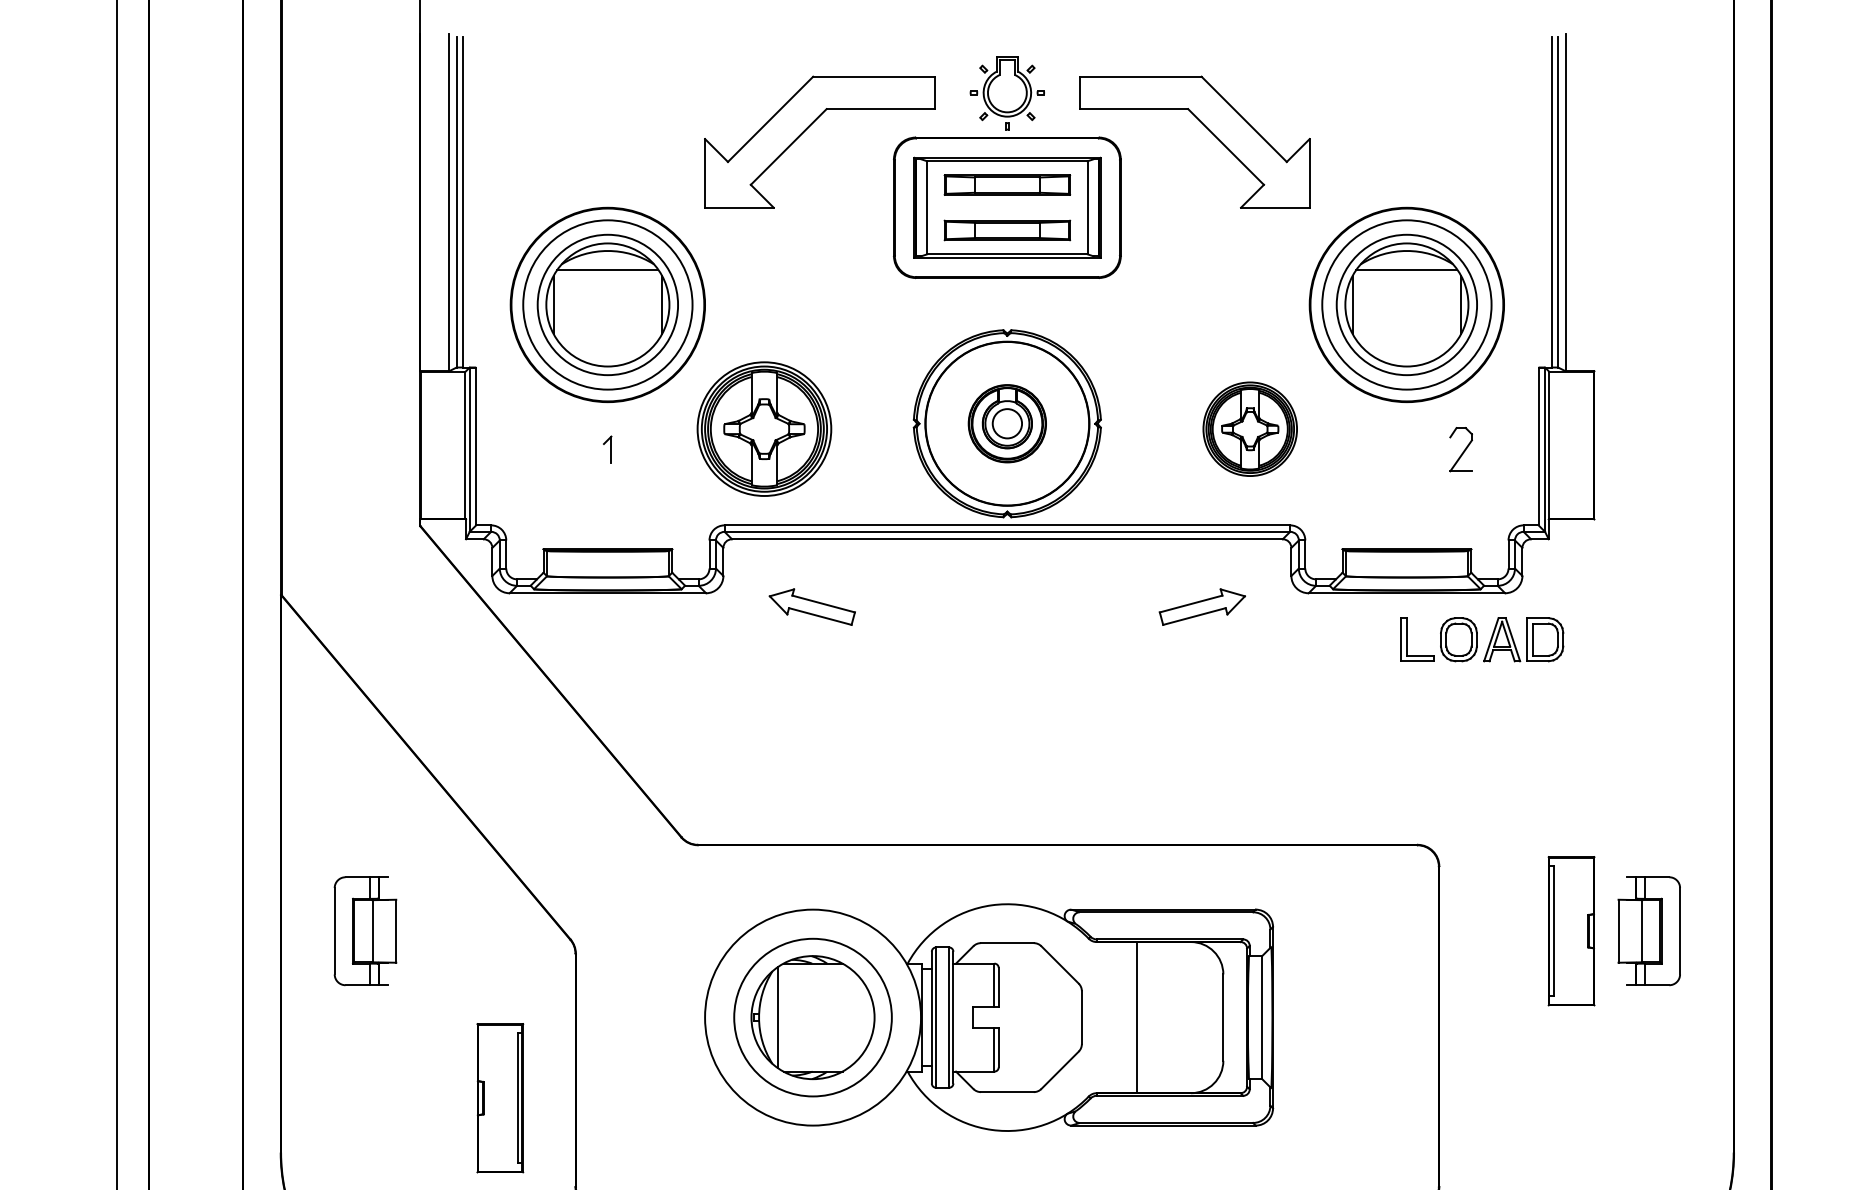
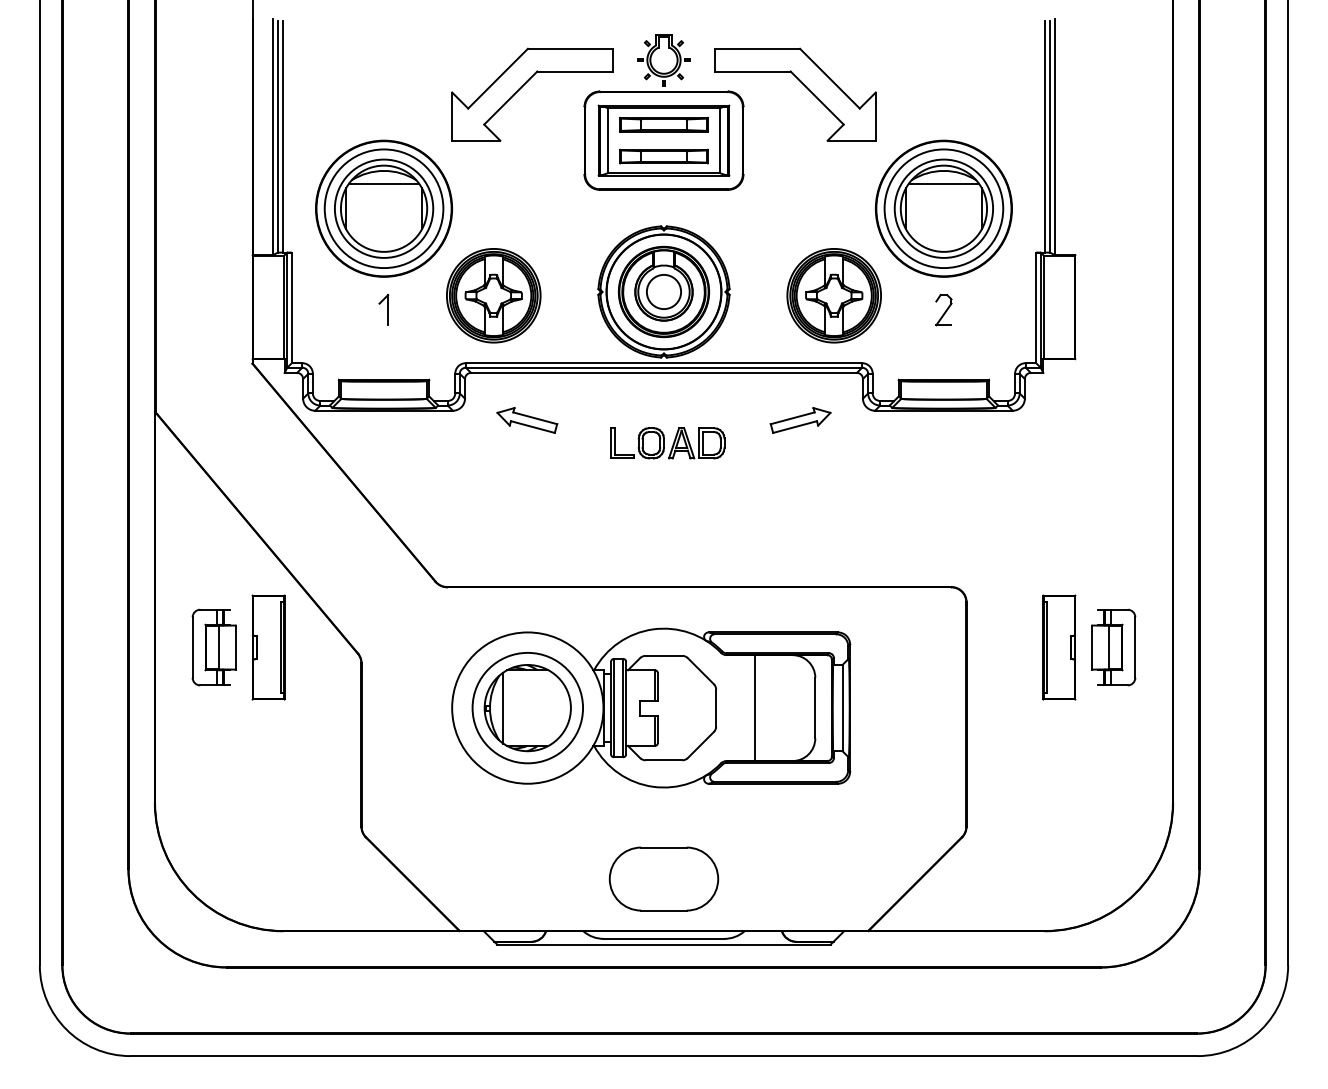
part: (1006, 423) -> (663, 291), size x1.67
part: (1249, 428) -> (833, 295), size x1.43
part: (607, 448) -> (383, 309), size x1.67
part: (1460, 450) -> (943, 310), moved
part: (1481, 639) -> (667, 443), moved
part: (500, 1098) -> (268, 647), moved

